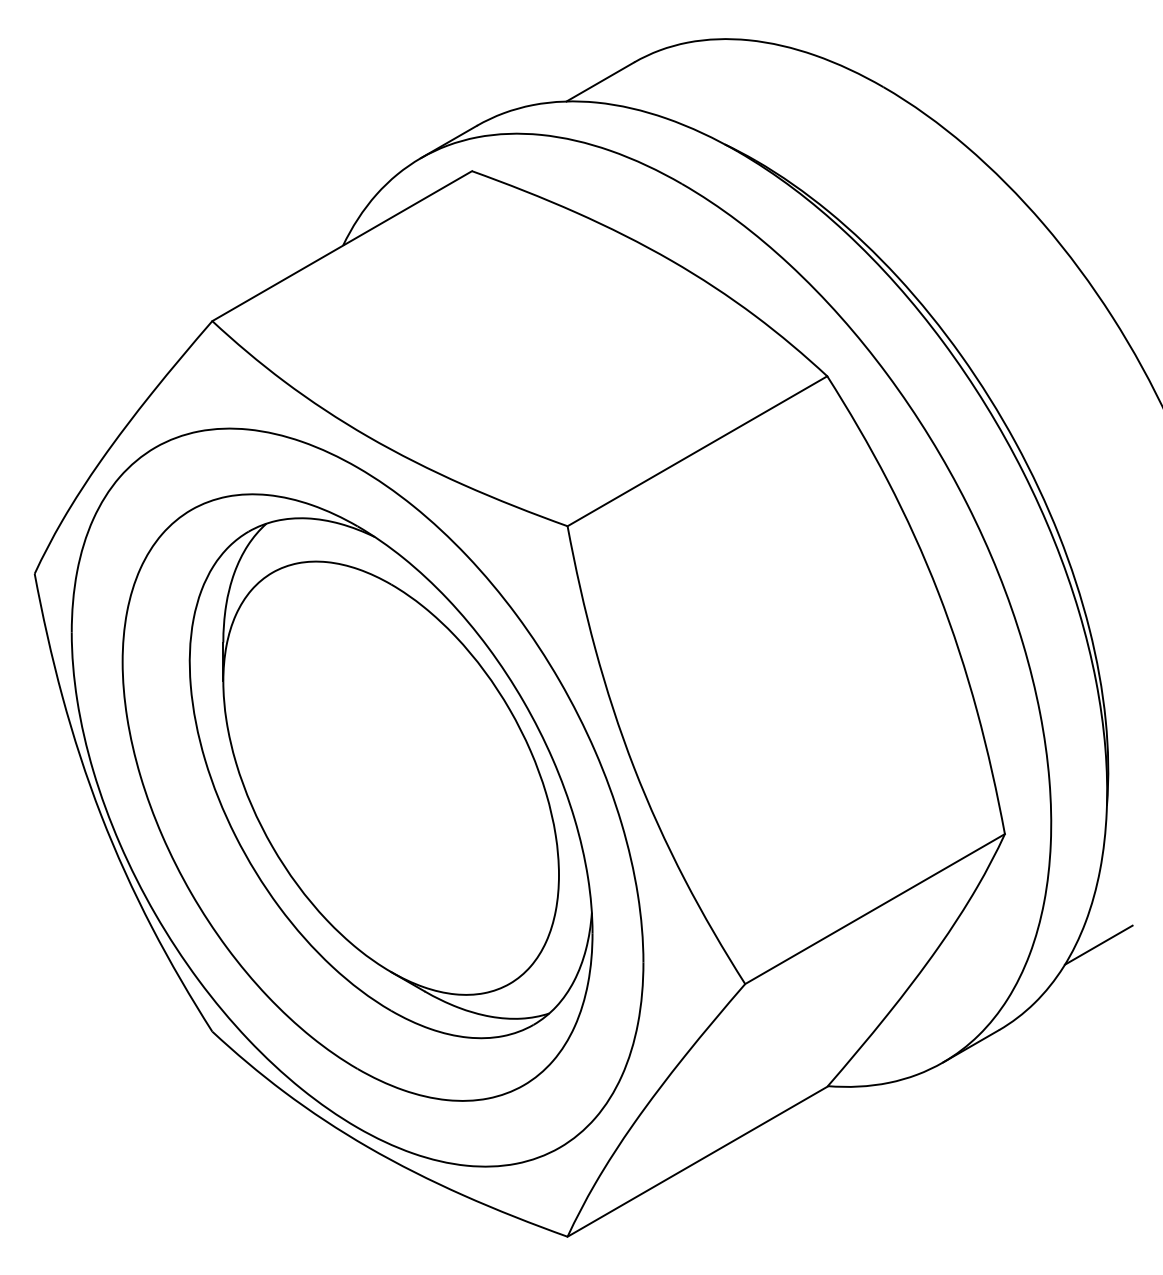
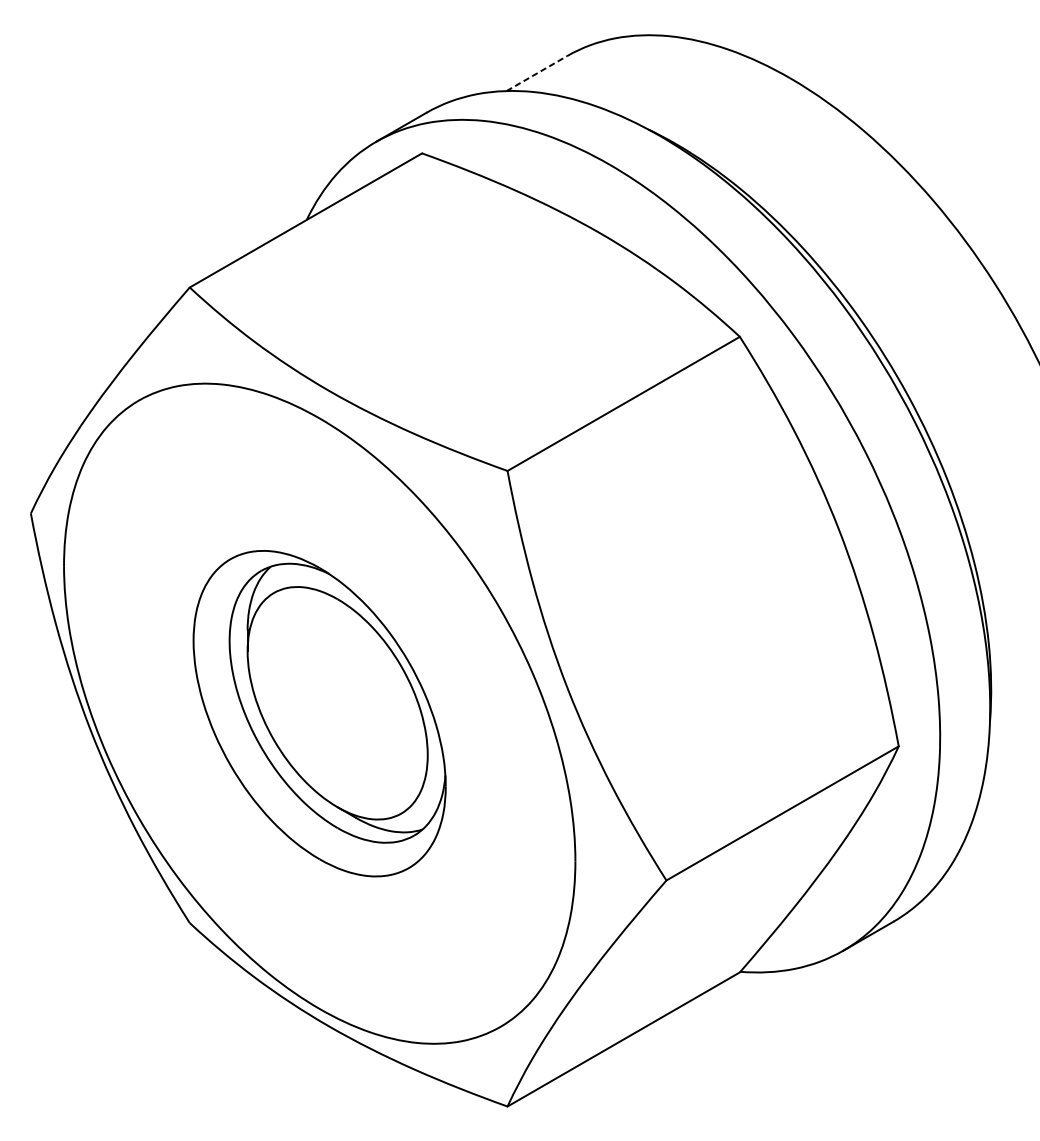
line: (600, 81) -> (536, 73), solid -> dashed
part: (357, 797) -> (319, 713), size x0.6
line: (1098, 944) -> (982, 845), removed

